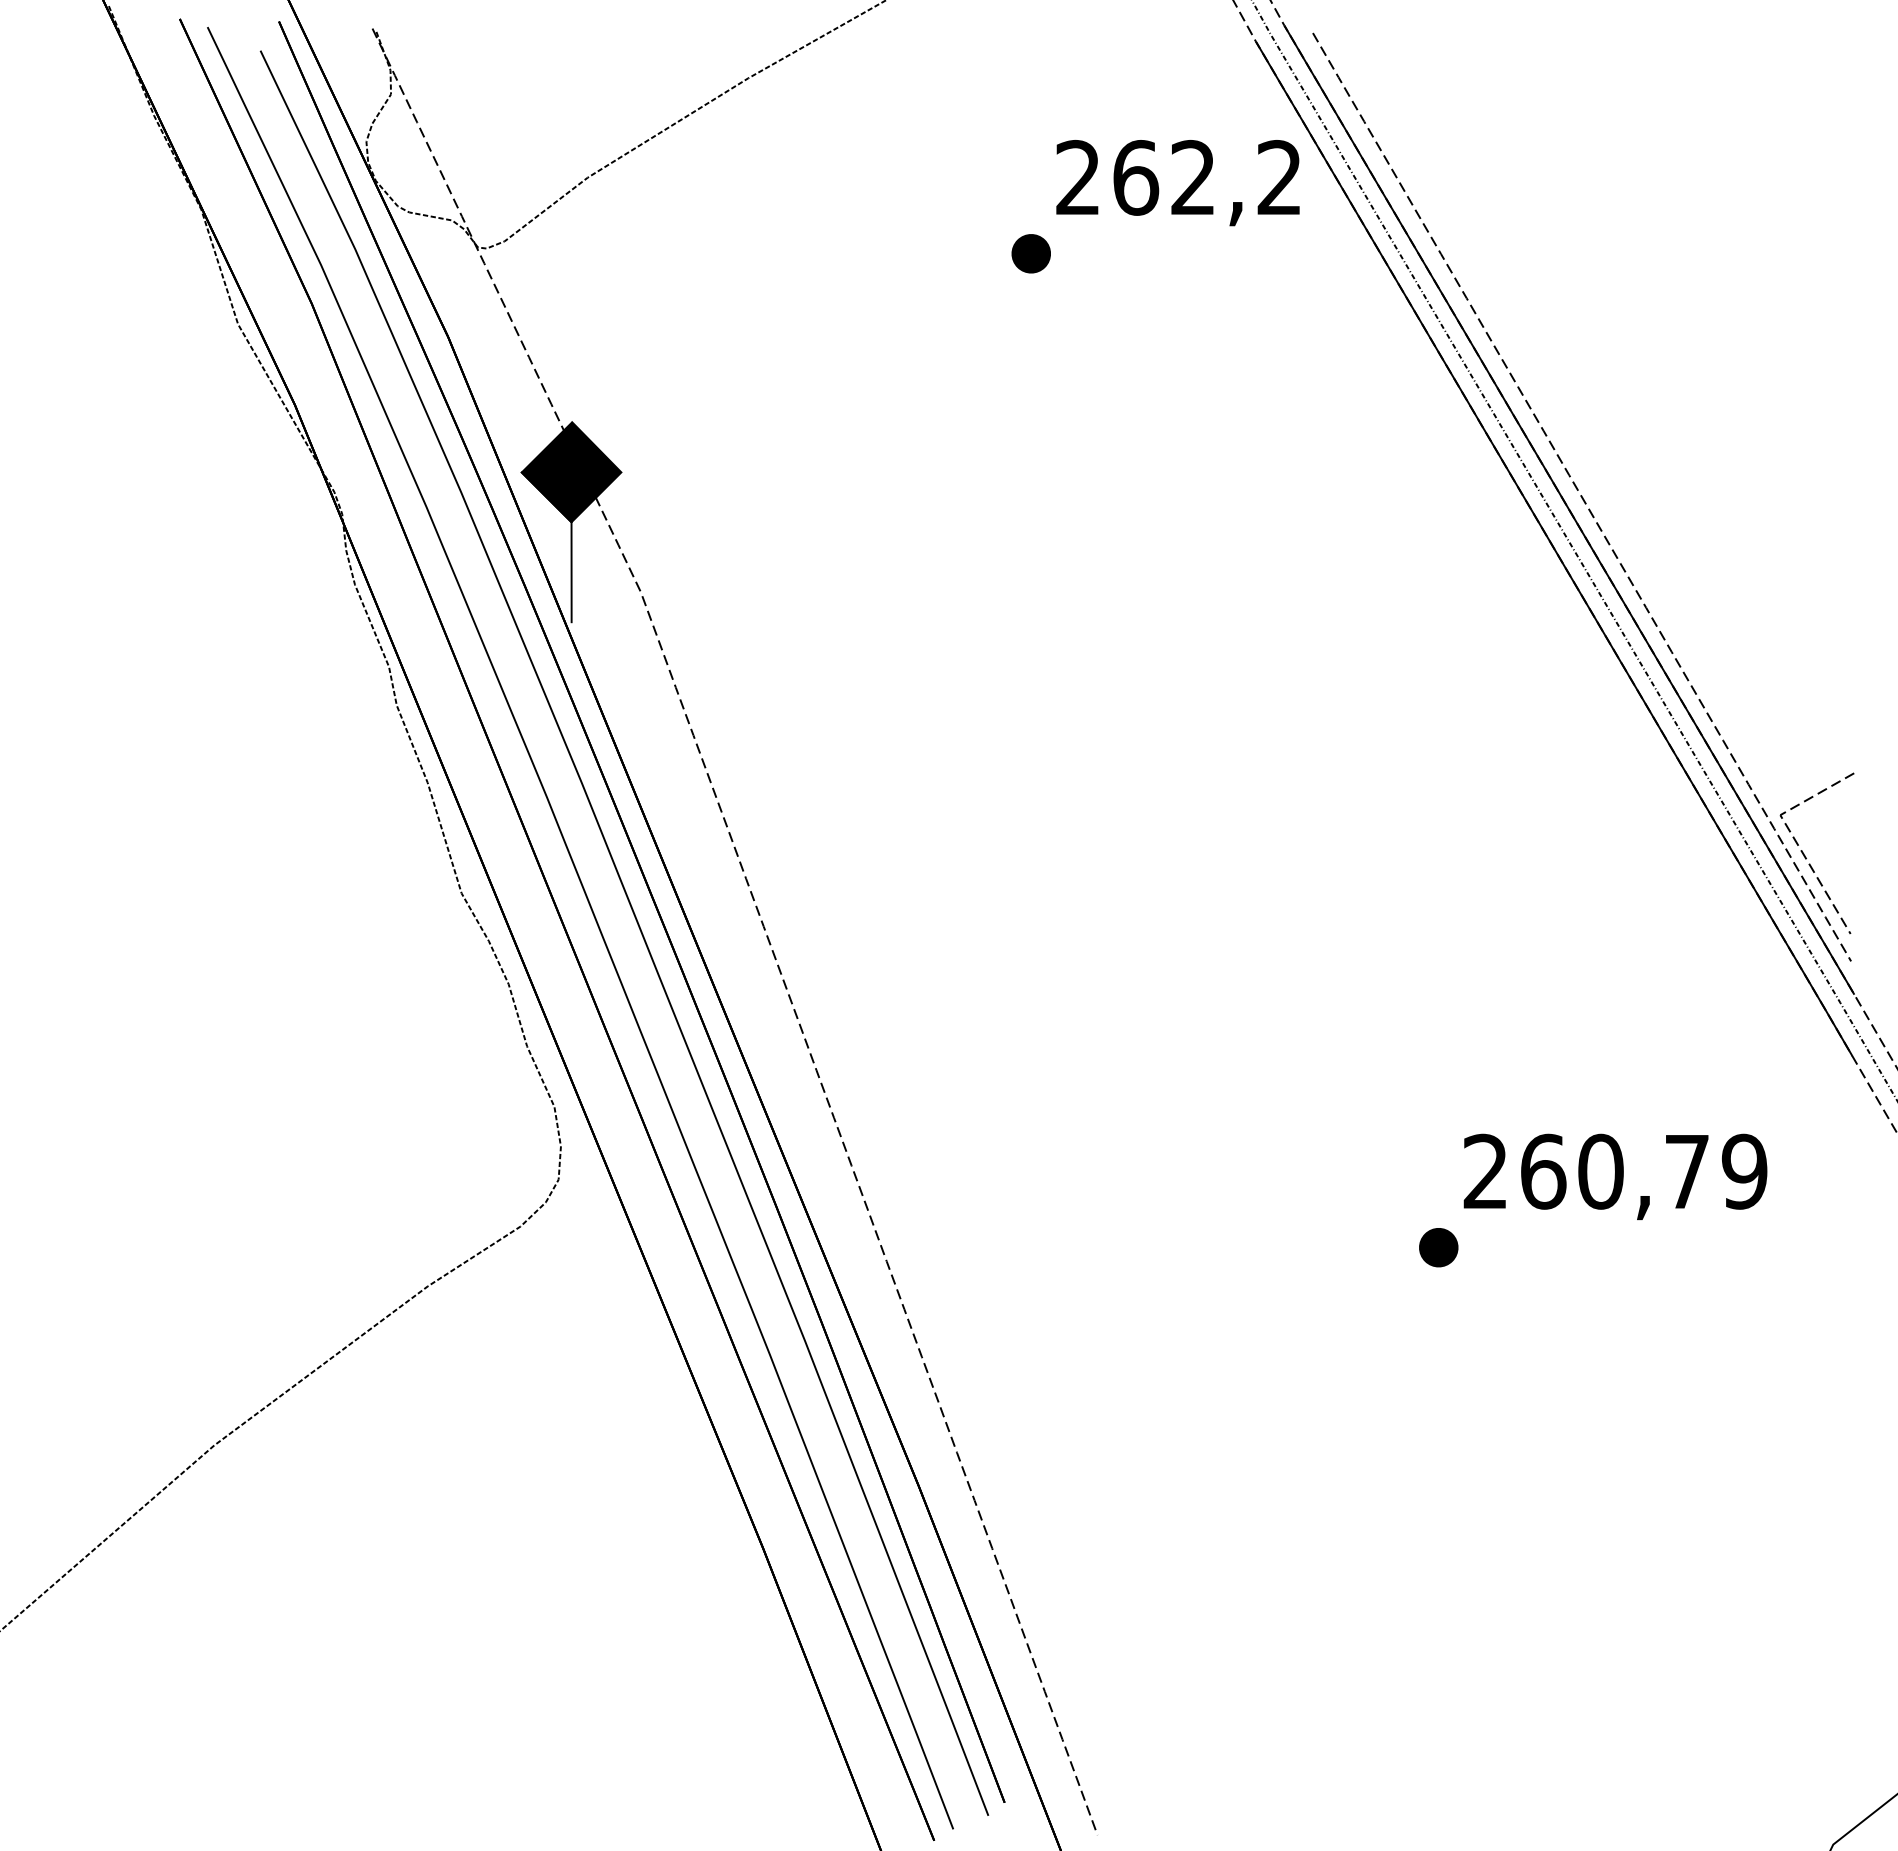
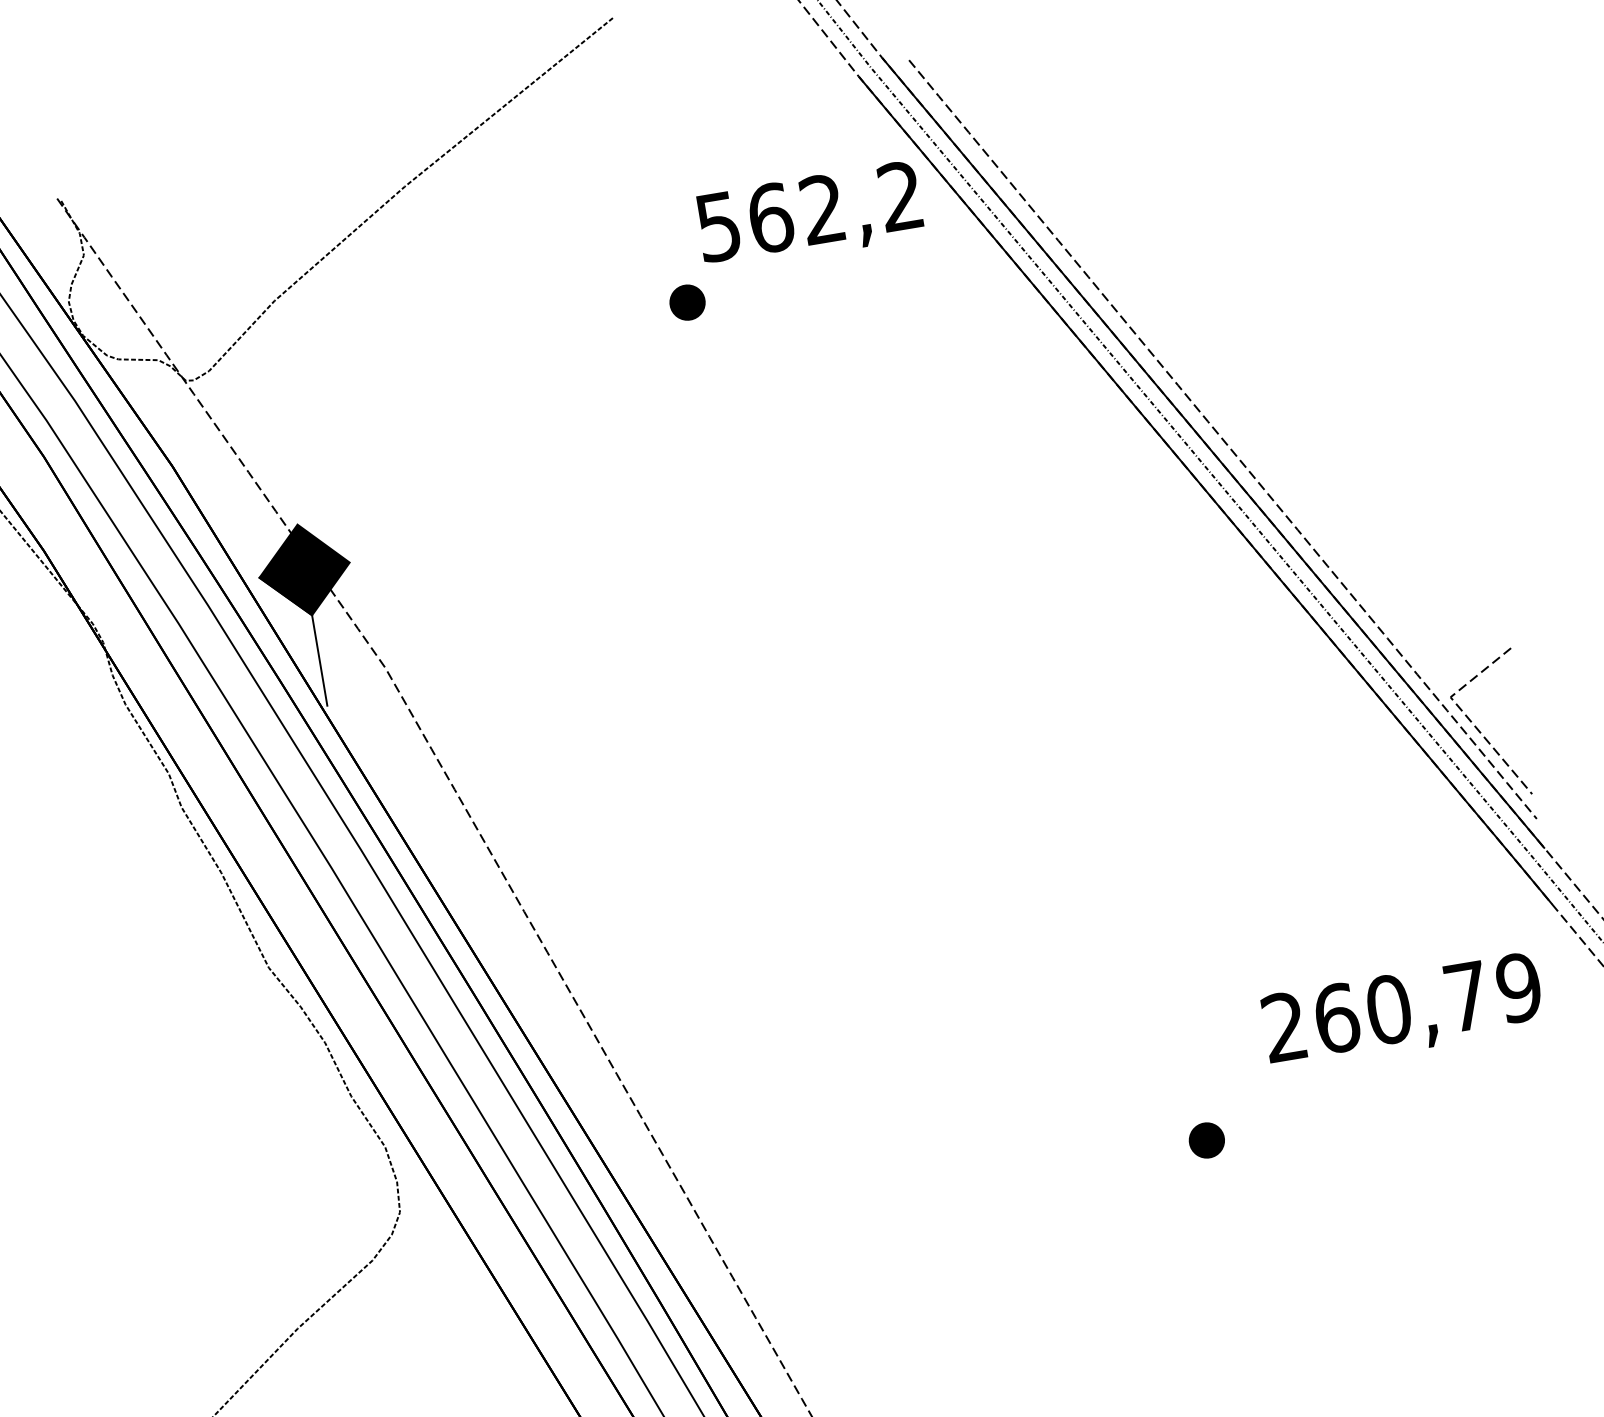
text: (1077, 177) -> (717, 226), 262,2 -> 562,2
text: (1615, 1176) -> (1402, 1011), moved

